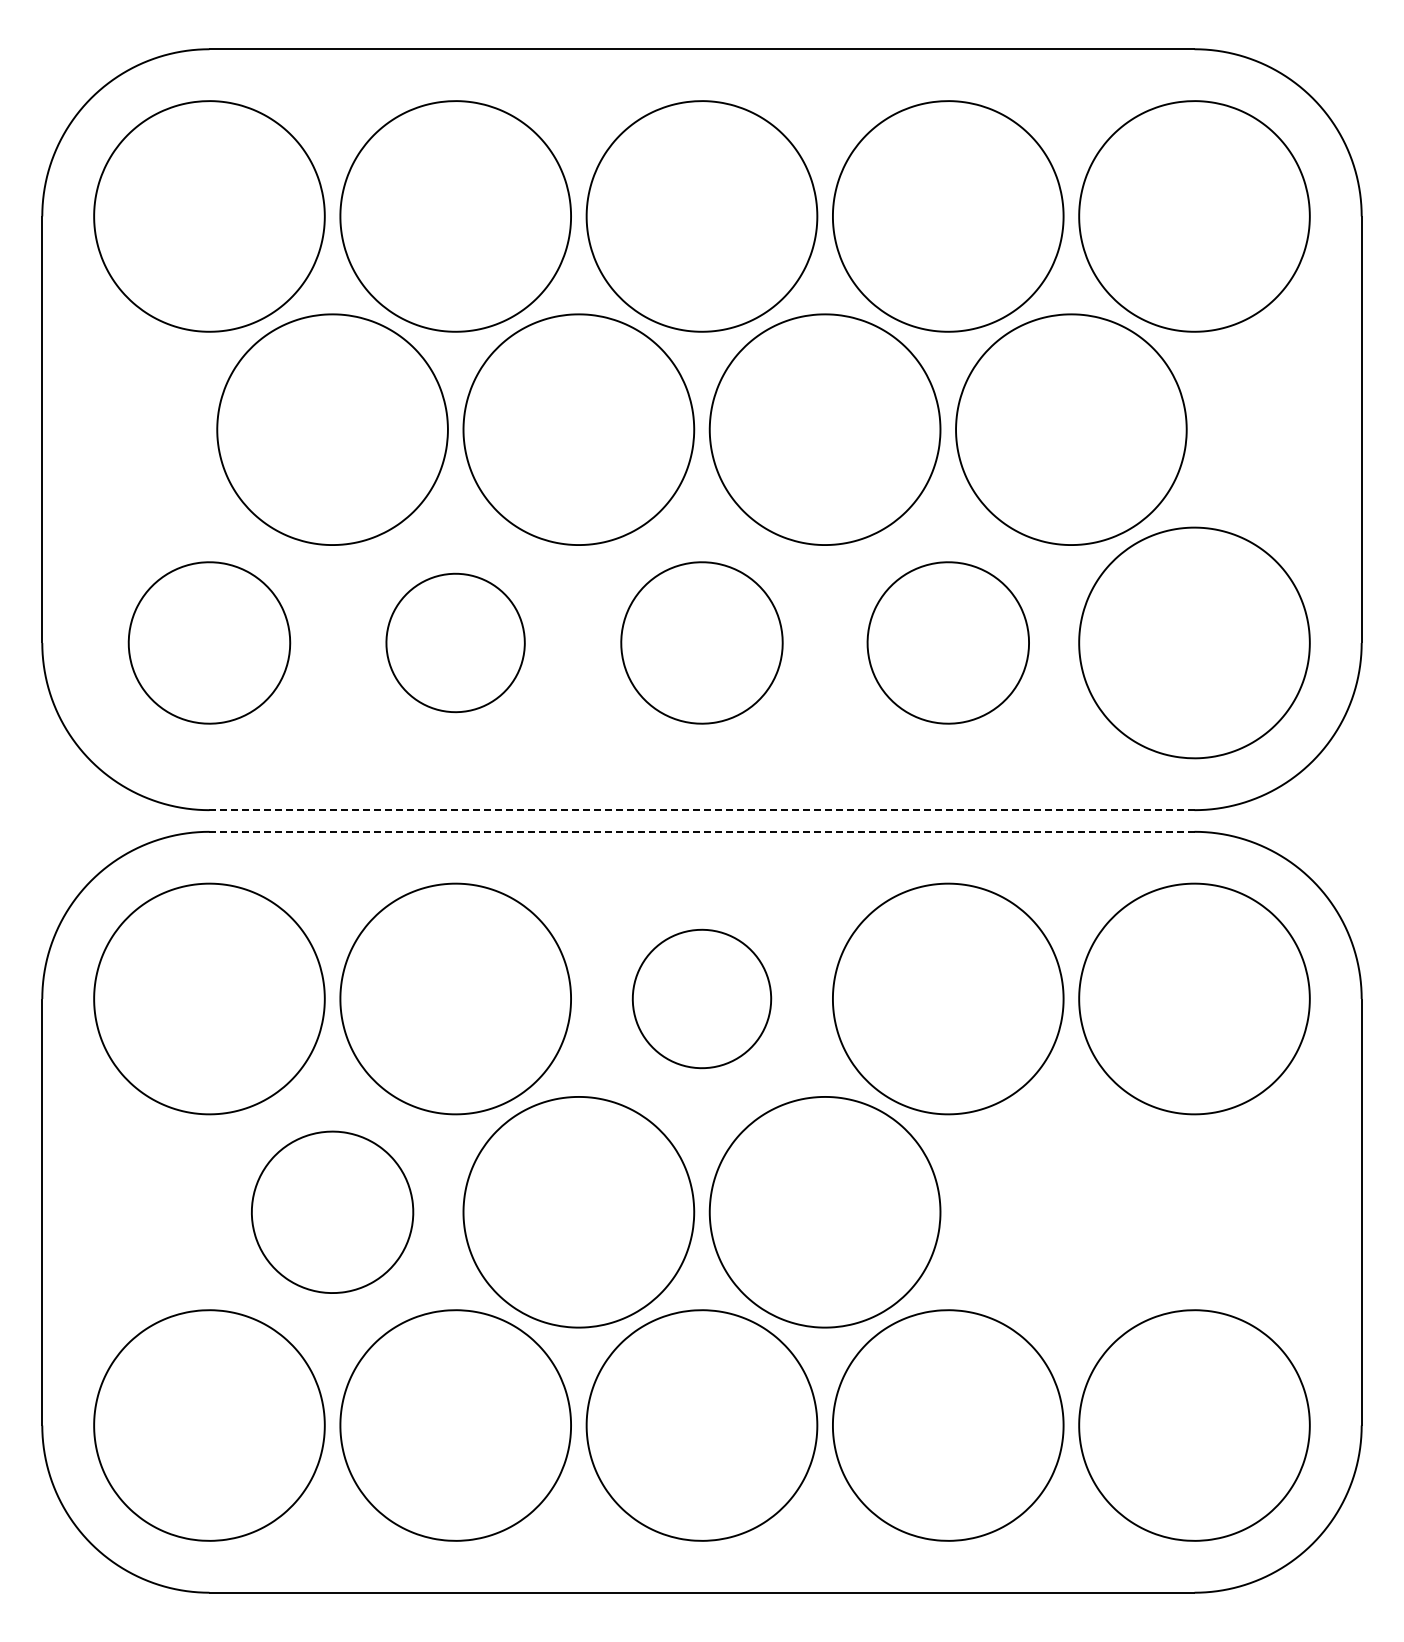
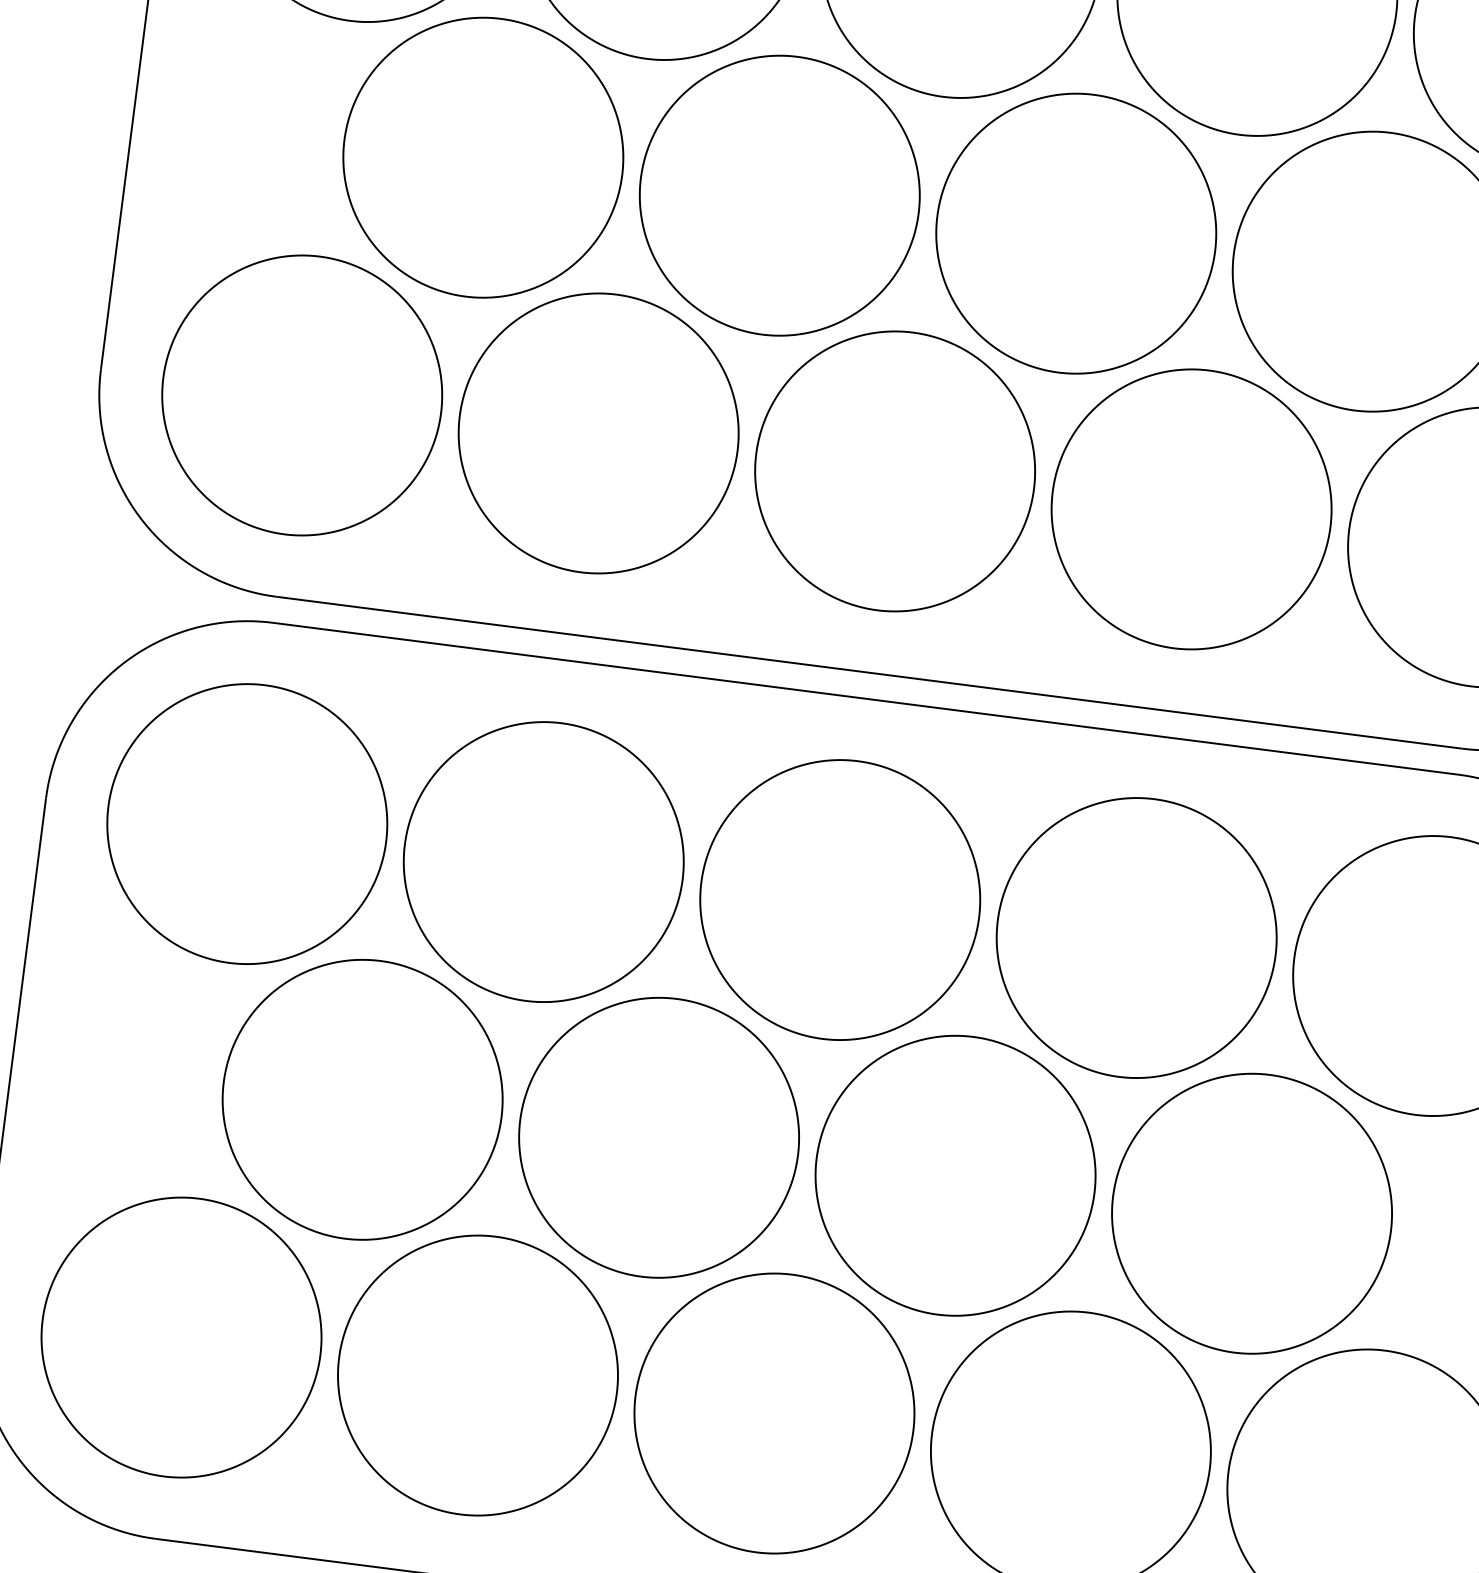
part: (209, 642) -> (302, 394), size x1.43
part: (455, 642) -> (598, 432), size x1.67
part: (701, 642) -> (894, 470), size x1.43
part: (948, 642) -> (1191, 508), size x1.43
line: (702, 810) -> (869, 673), dashed -> solid
line: (702, 831) -> (866, 698), dashed -> solid
part: (701, 998) -> (839, 899), size x1.67
part: (332, 1212) -> (362, 1100), size x1.43
part: (1071, 1212) -> (1252, 1214), added

